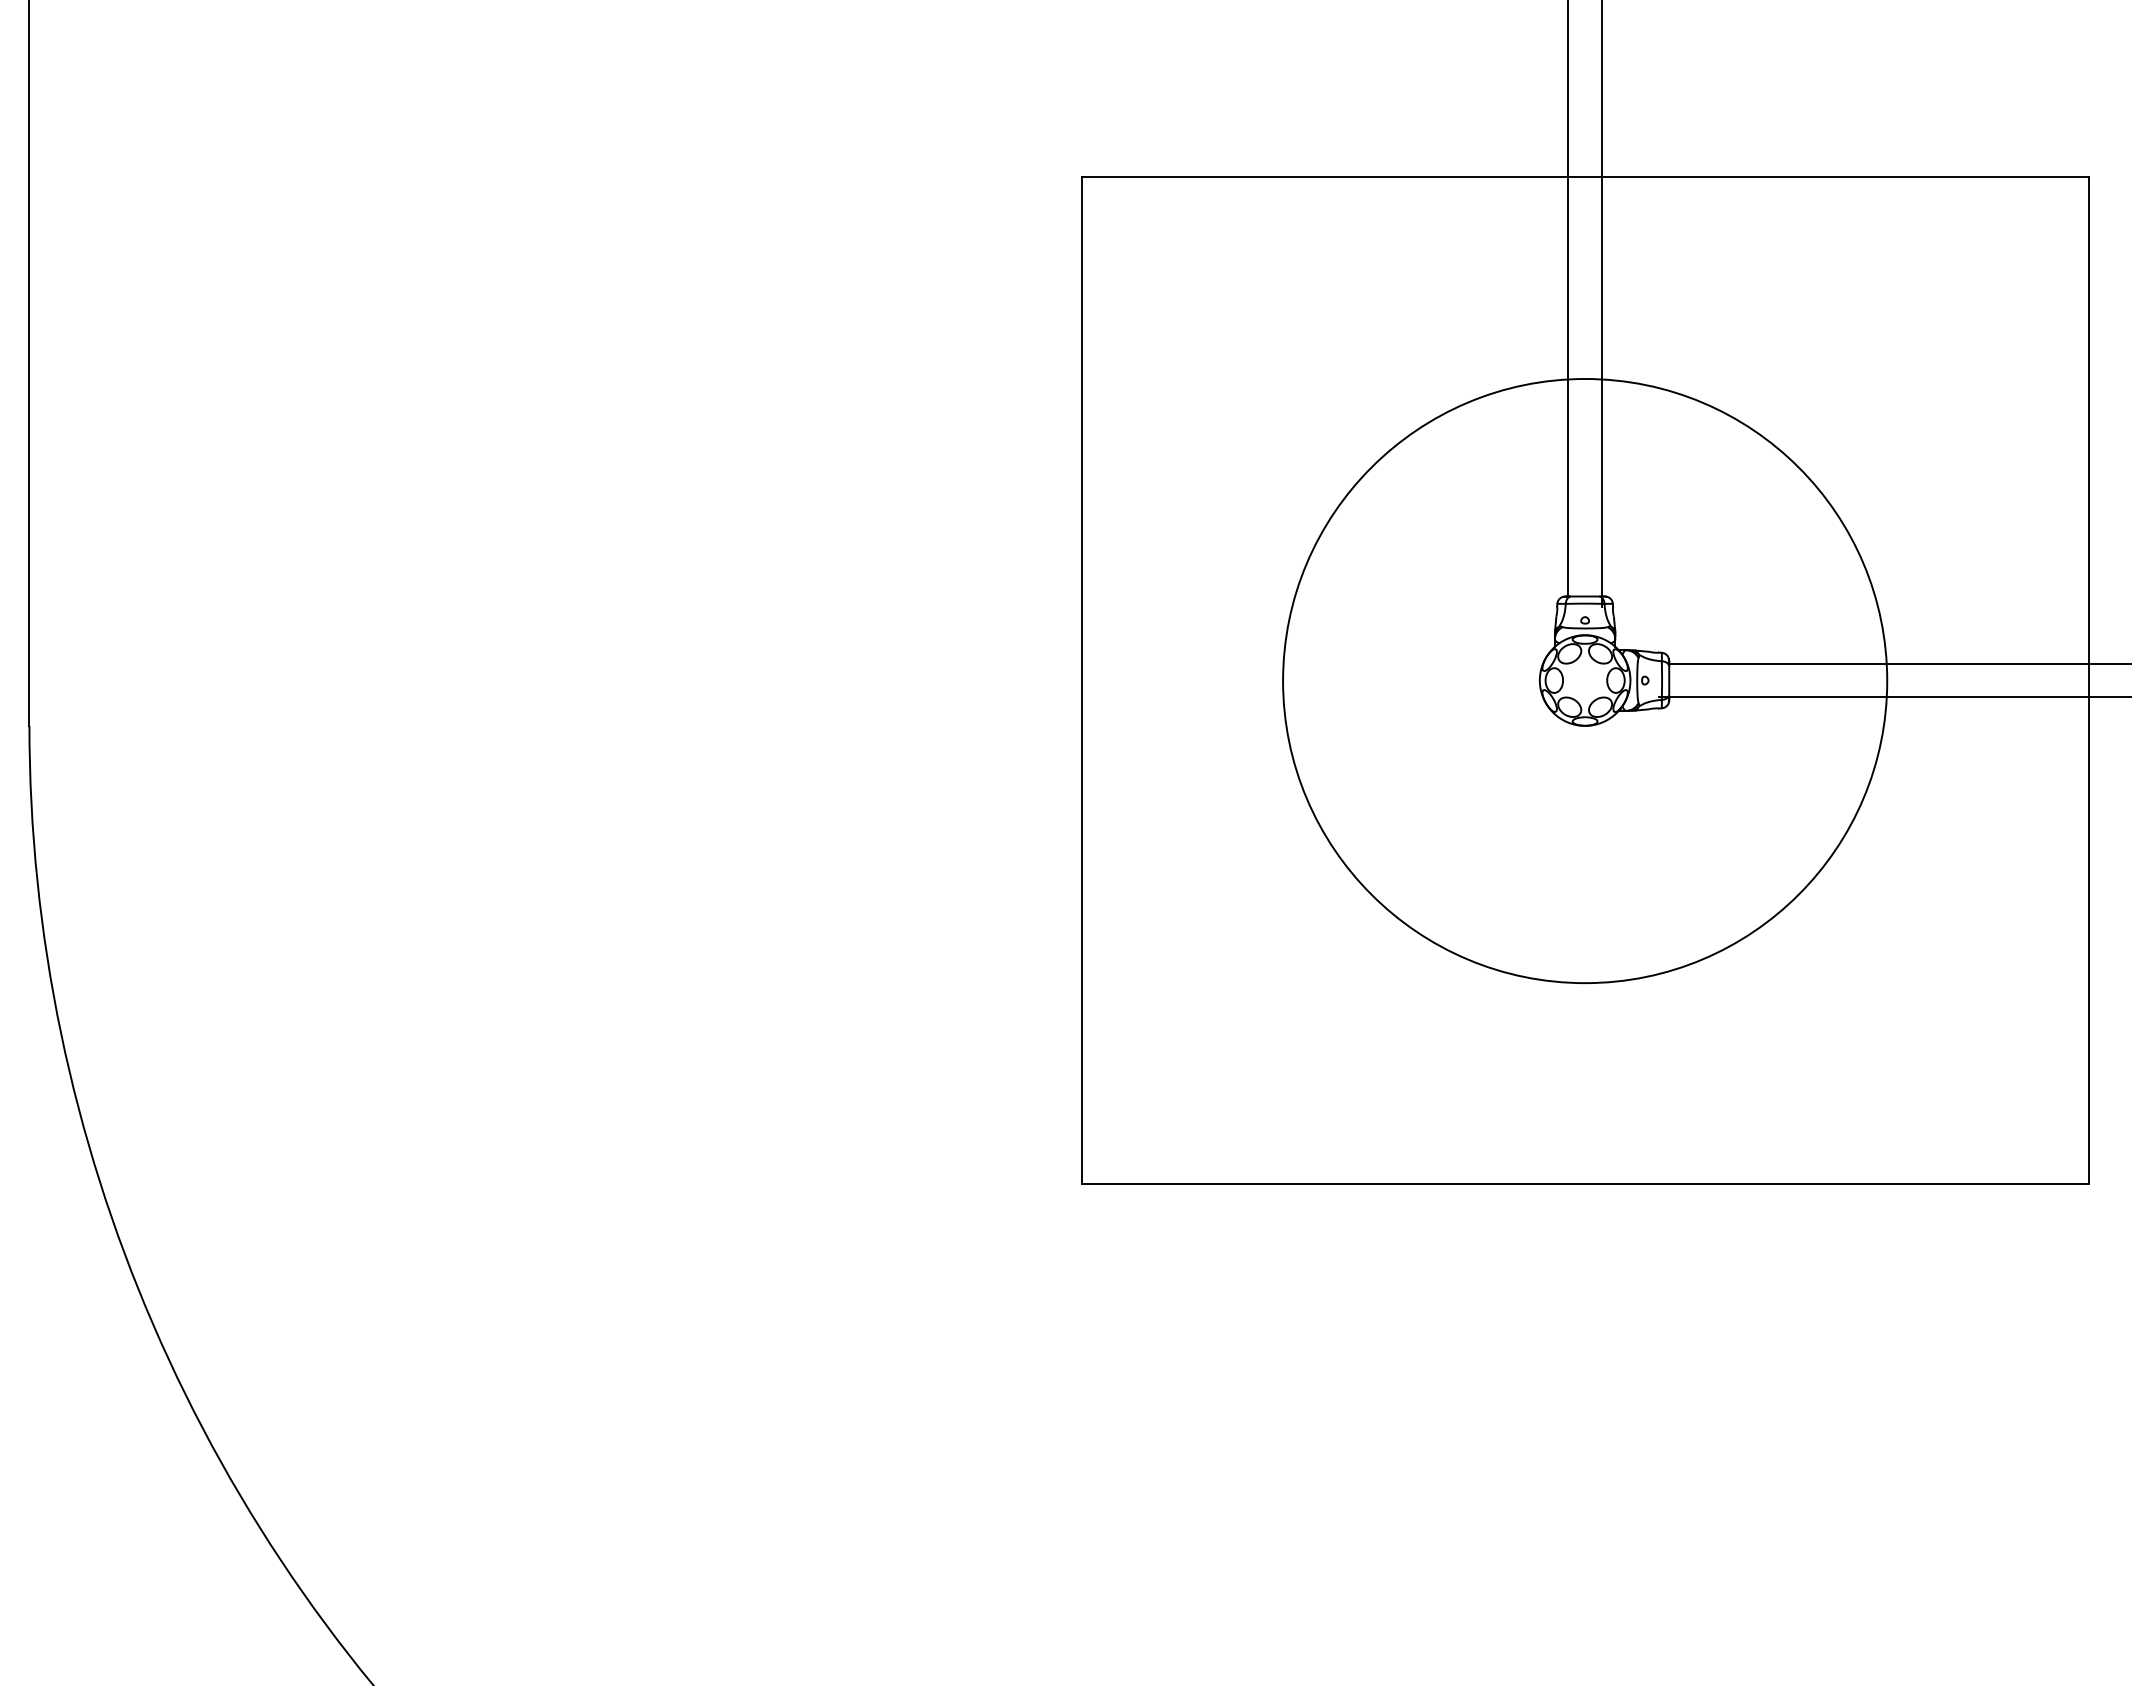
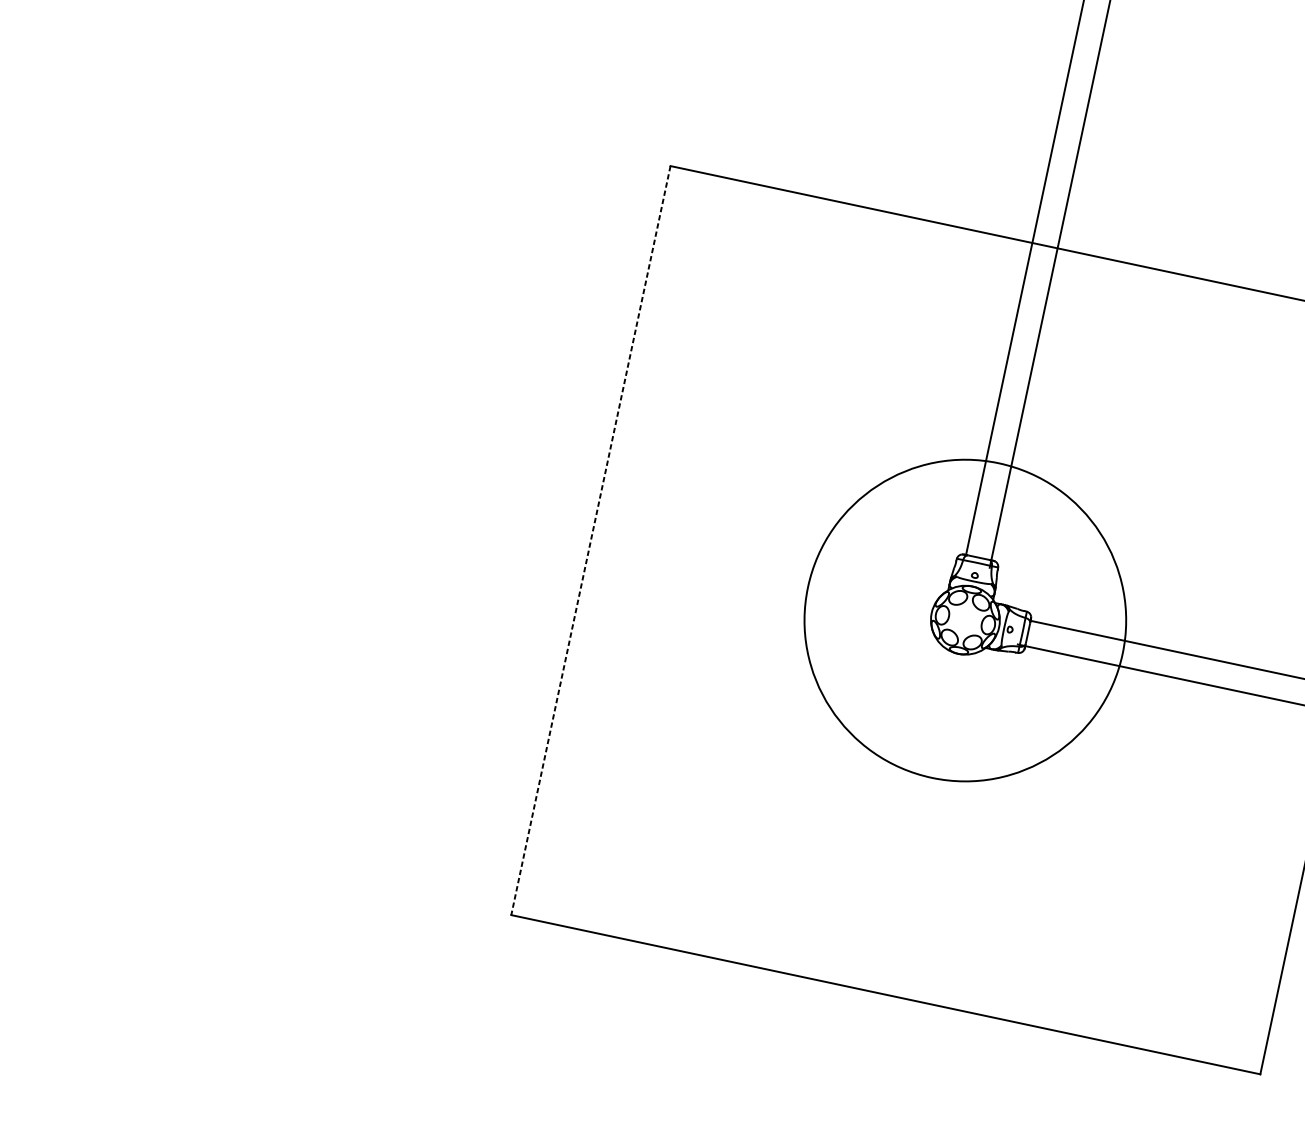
line: (1081, 681) -> (590, 541), solid -> dashed
circle: (1585, 681) -> (965, 620), size x0.7

